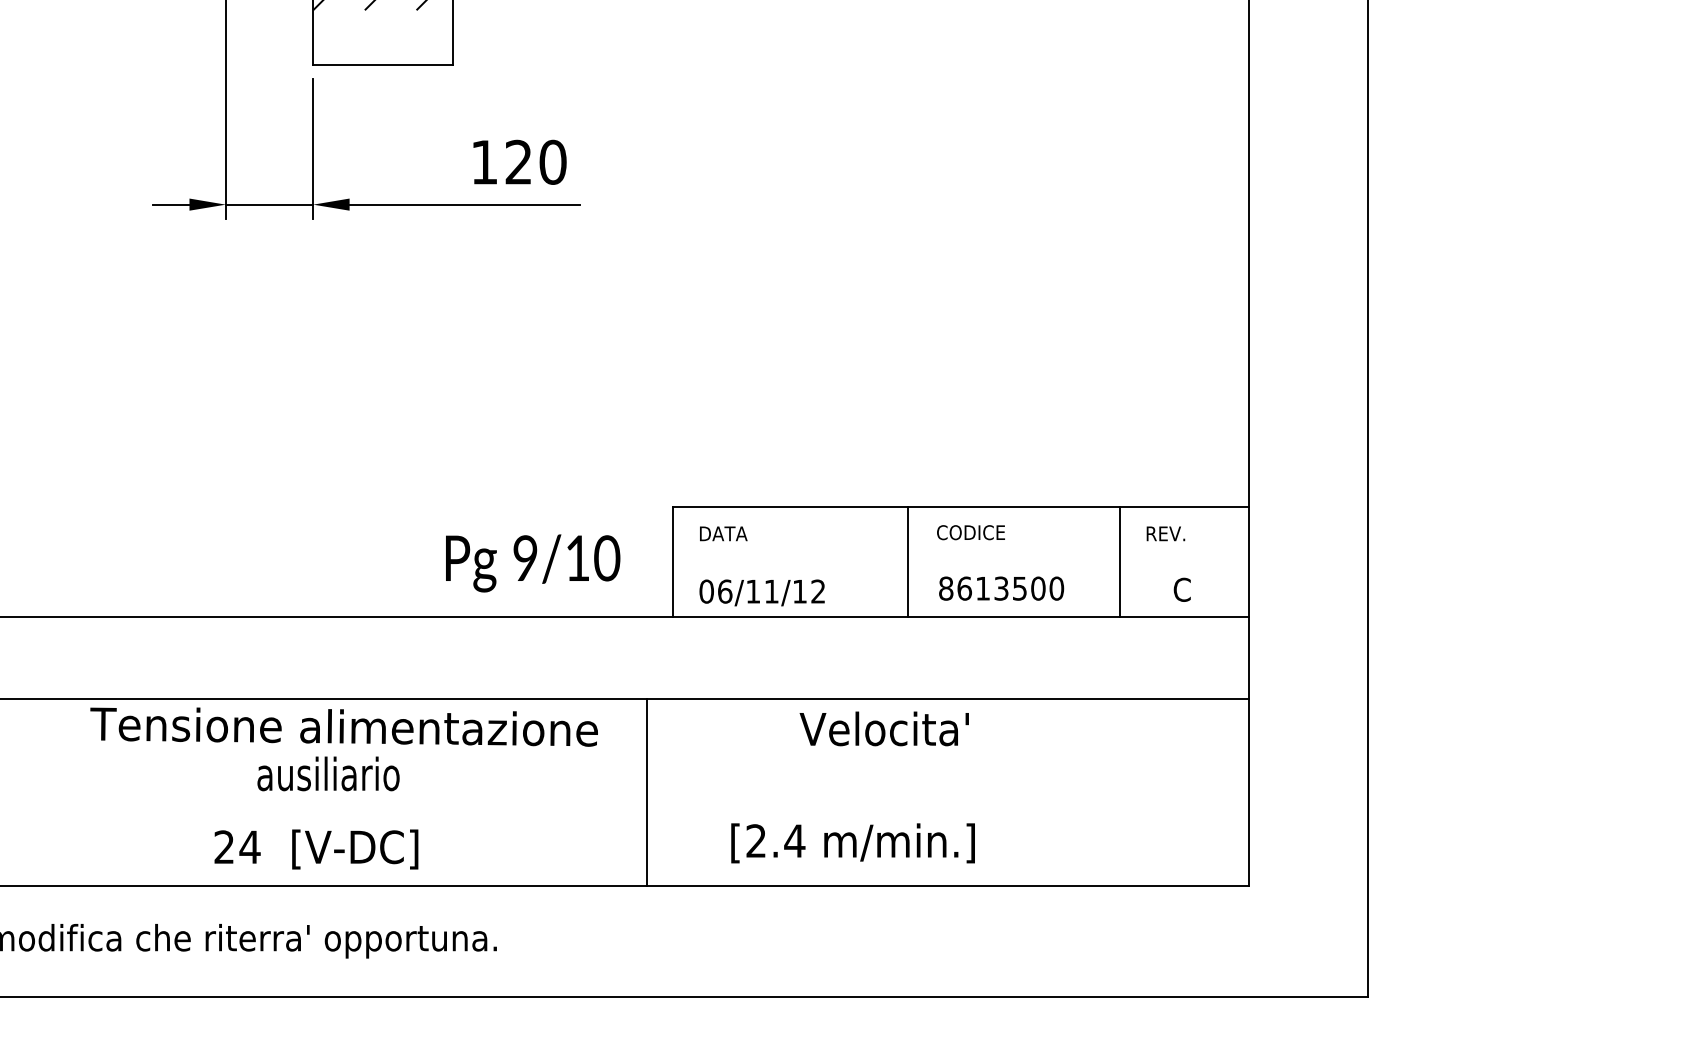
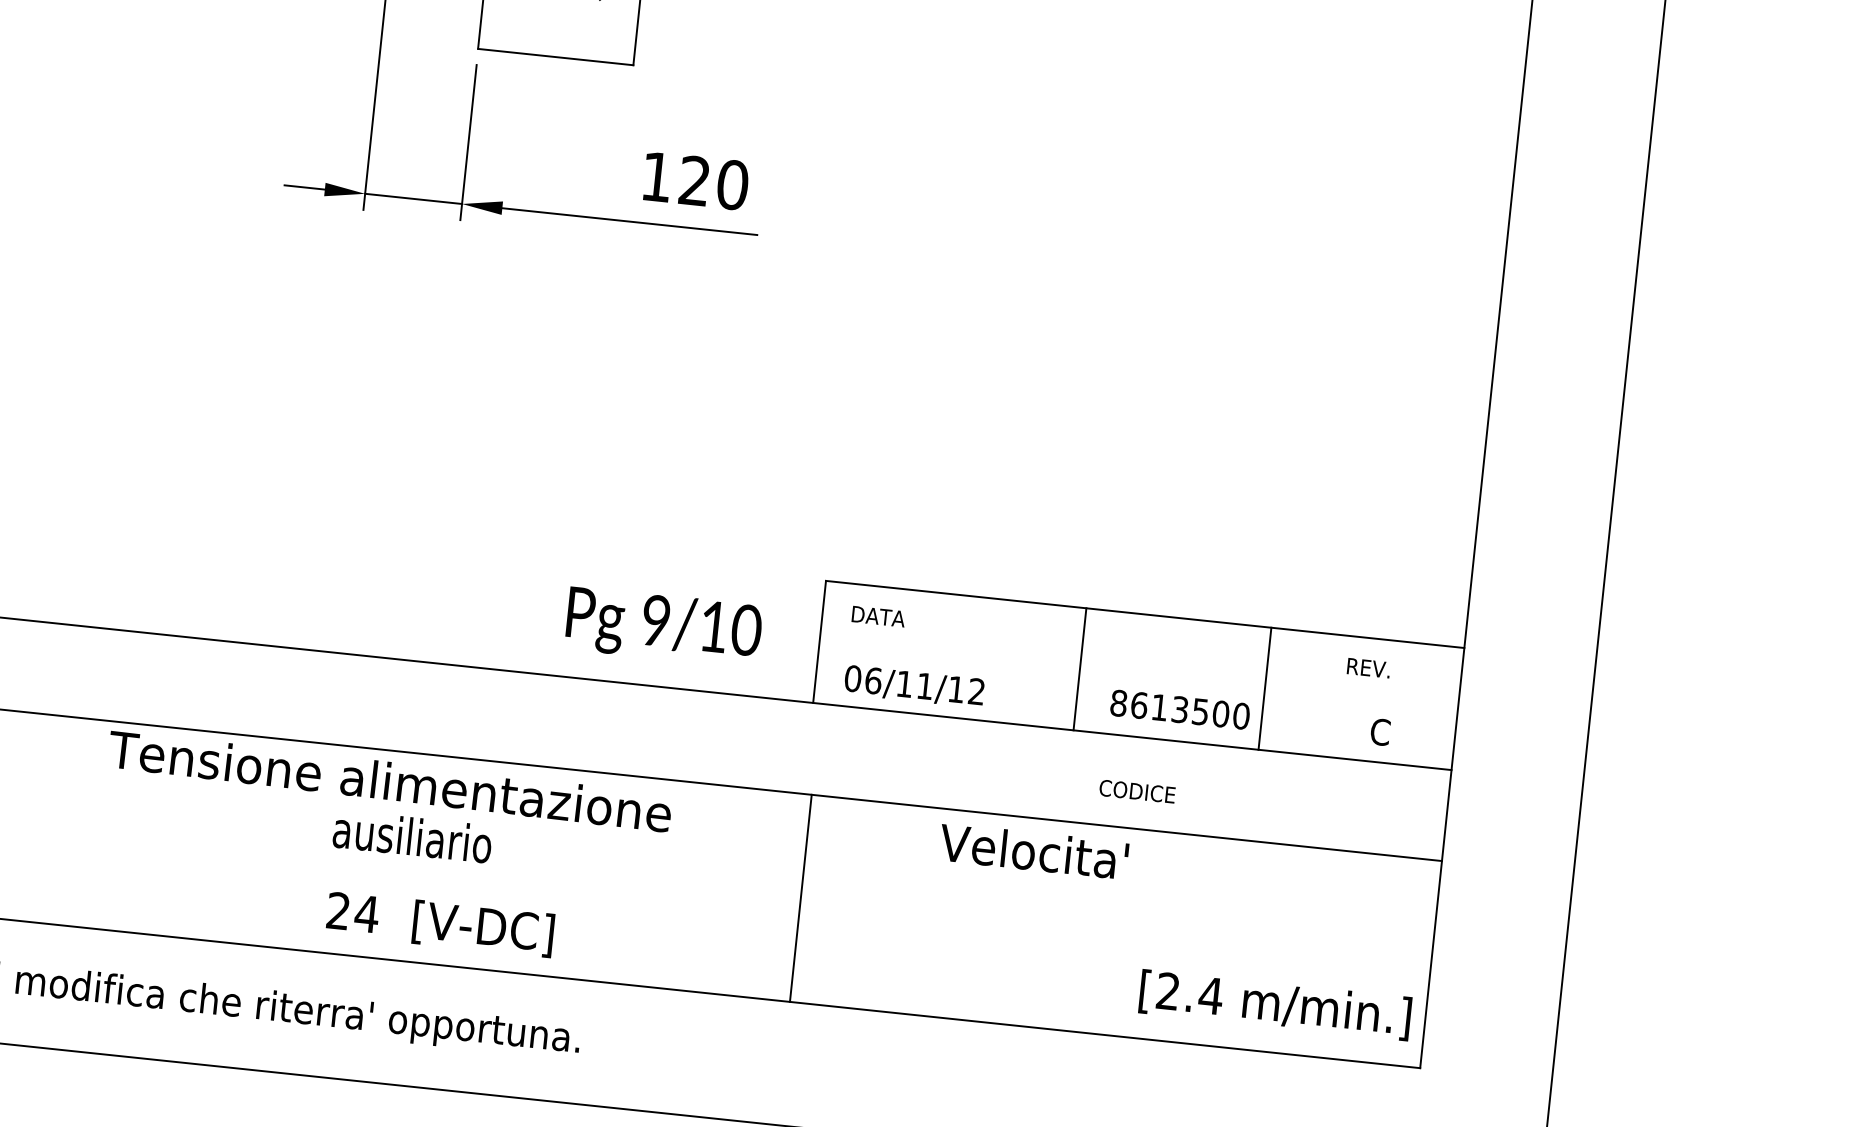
text: (970, 532) -> (1136, 791), moved
line: (1120, 561) -> (1265, 688), moved
text: (343, 726) -> (389, 781), moved
line: (646, 792) -> (800, 898), moved
text: (852, 843) -> (1274, 1005), moved
text: (316, 849) -> (440, 924), moved

